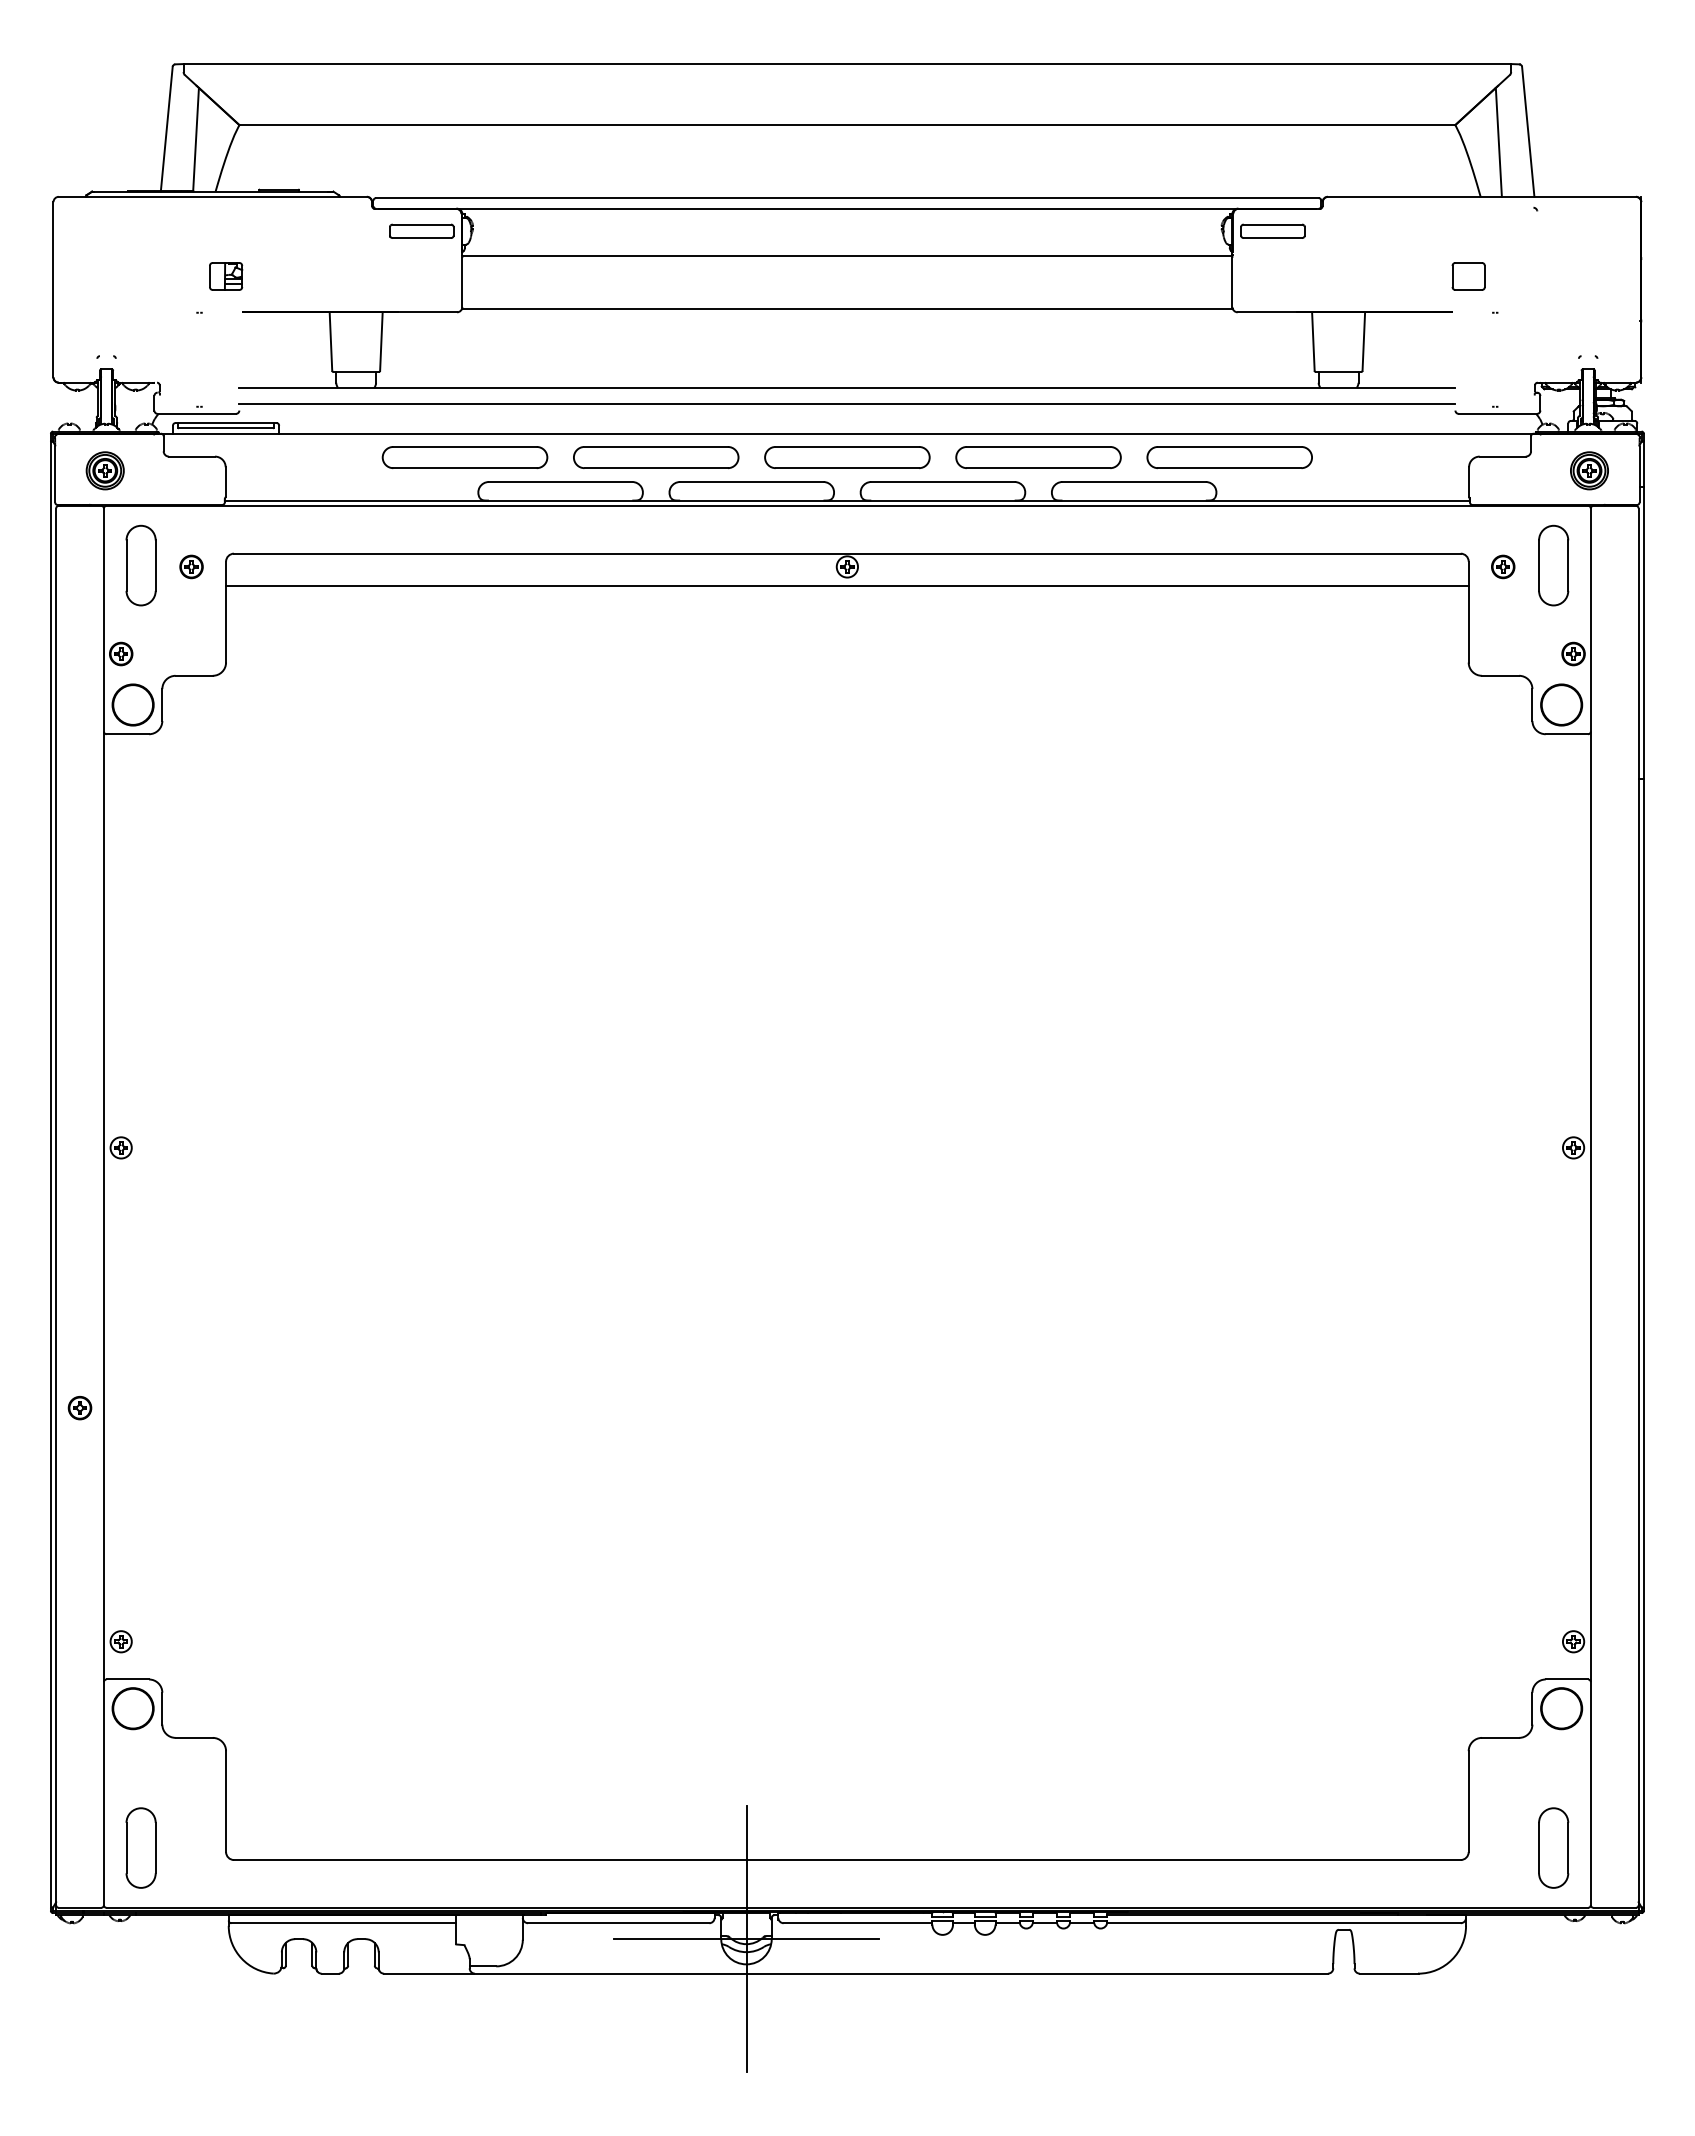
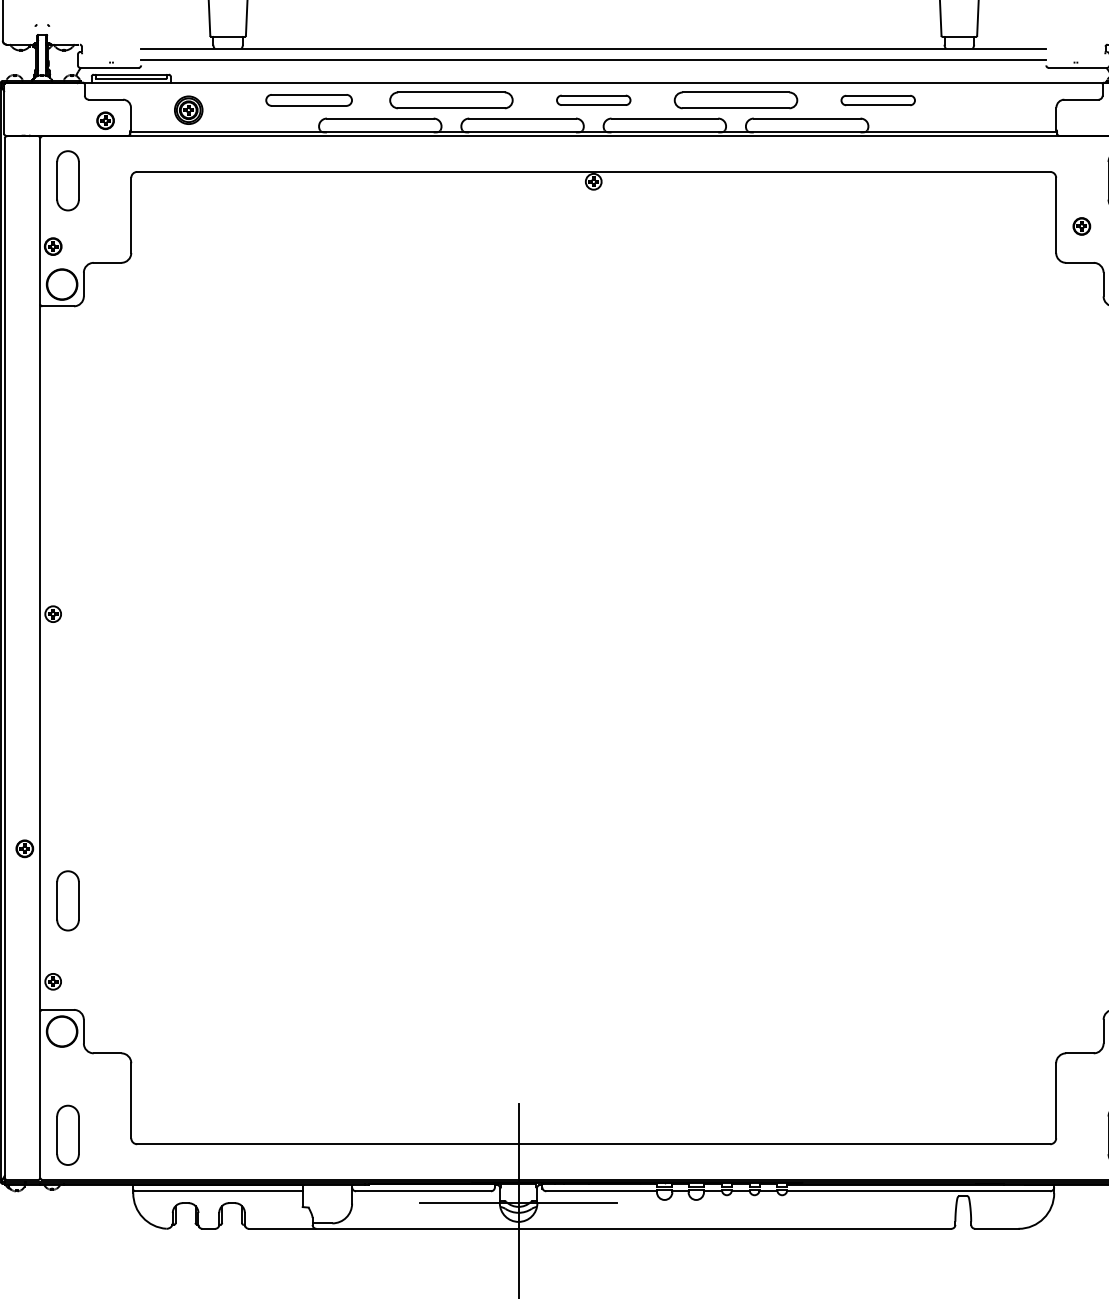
part: (464, 457) -> (308, 100), size x0.7
part: (847, 457) -> (593, 100), size x0.6
part: (1229, 457) -> (878, 100), size x0.6
part: (104, 470) -> (188, 110), moved
part: (191, 566) -> (105, 120), moved
part: (1503, 566) -> (1082, 226), moved
line: (847, 585) -> (593, 195), removed
part: (79, 1408) -> (24, 849), moved
part: (140, 1532) -> (67, 900), added

